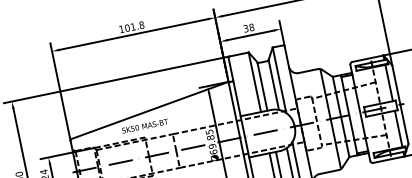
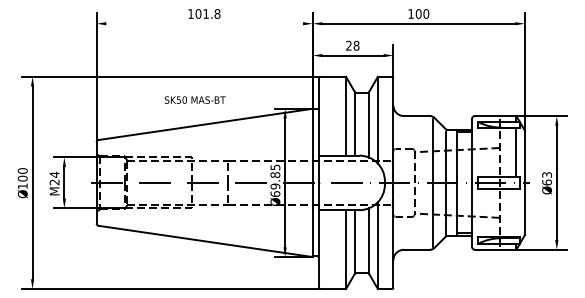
text: (245, 28) -> (348, 45), 38 -> 28
line: (133, 34) -> (204, 23), removed
text: (144, 125) -> (194, 99), moved
line: (398, 129) -> (516, 213), removed

